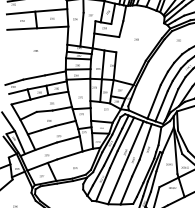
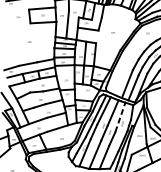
line: (20, 12) -> (16, 10), removed
line: (21, 28) -> (17, 23), removed
line: (145, 141) -> (120, 117), solid -> dashed

